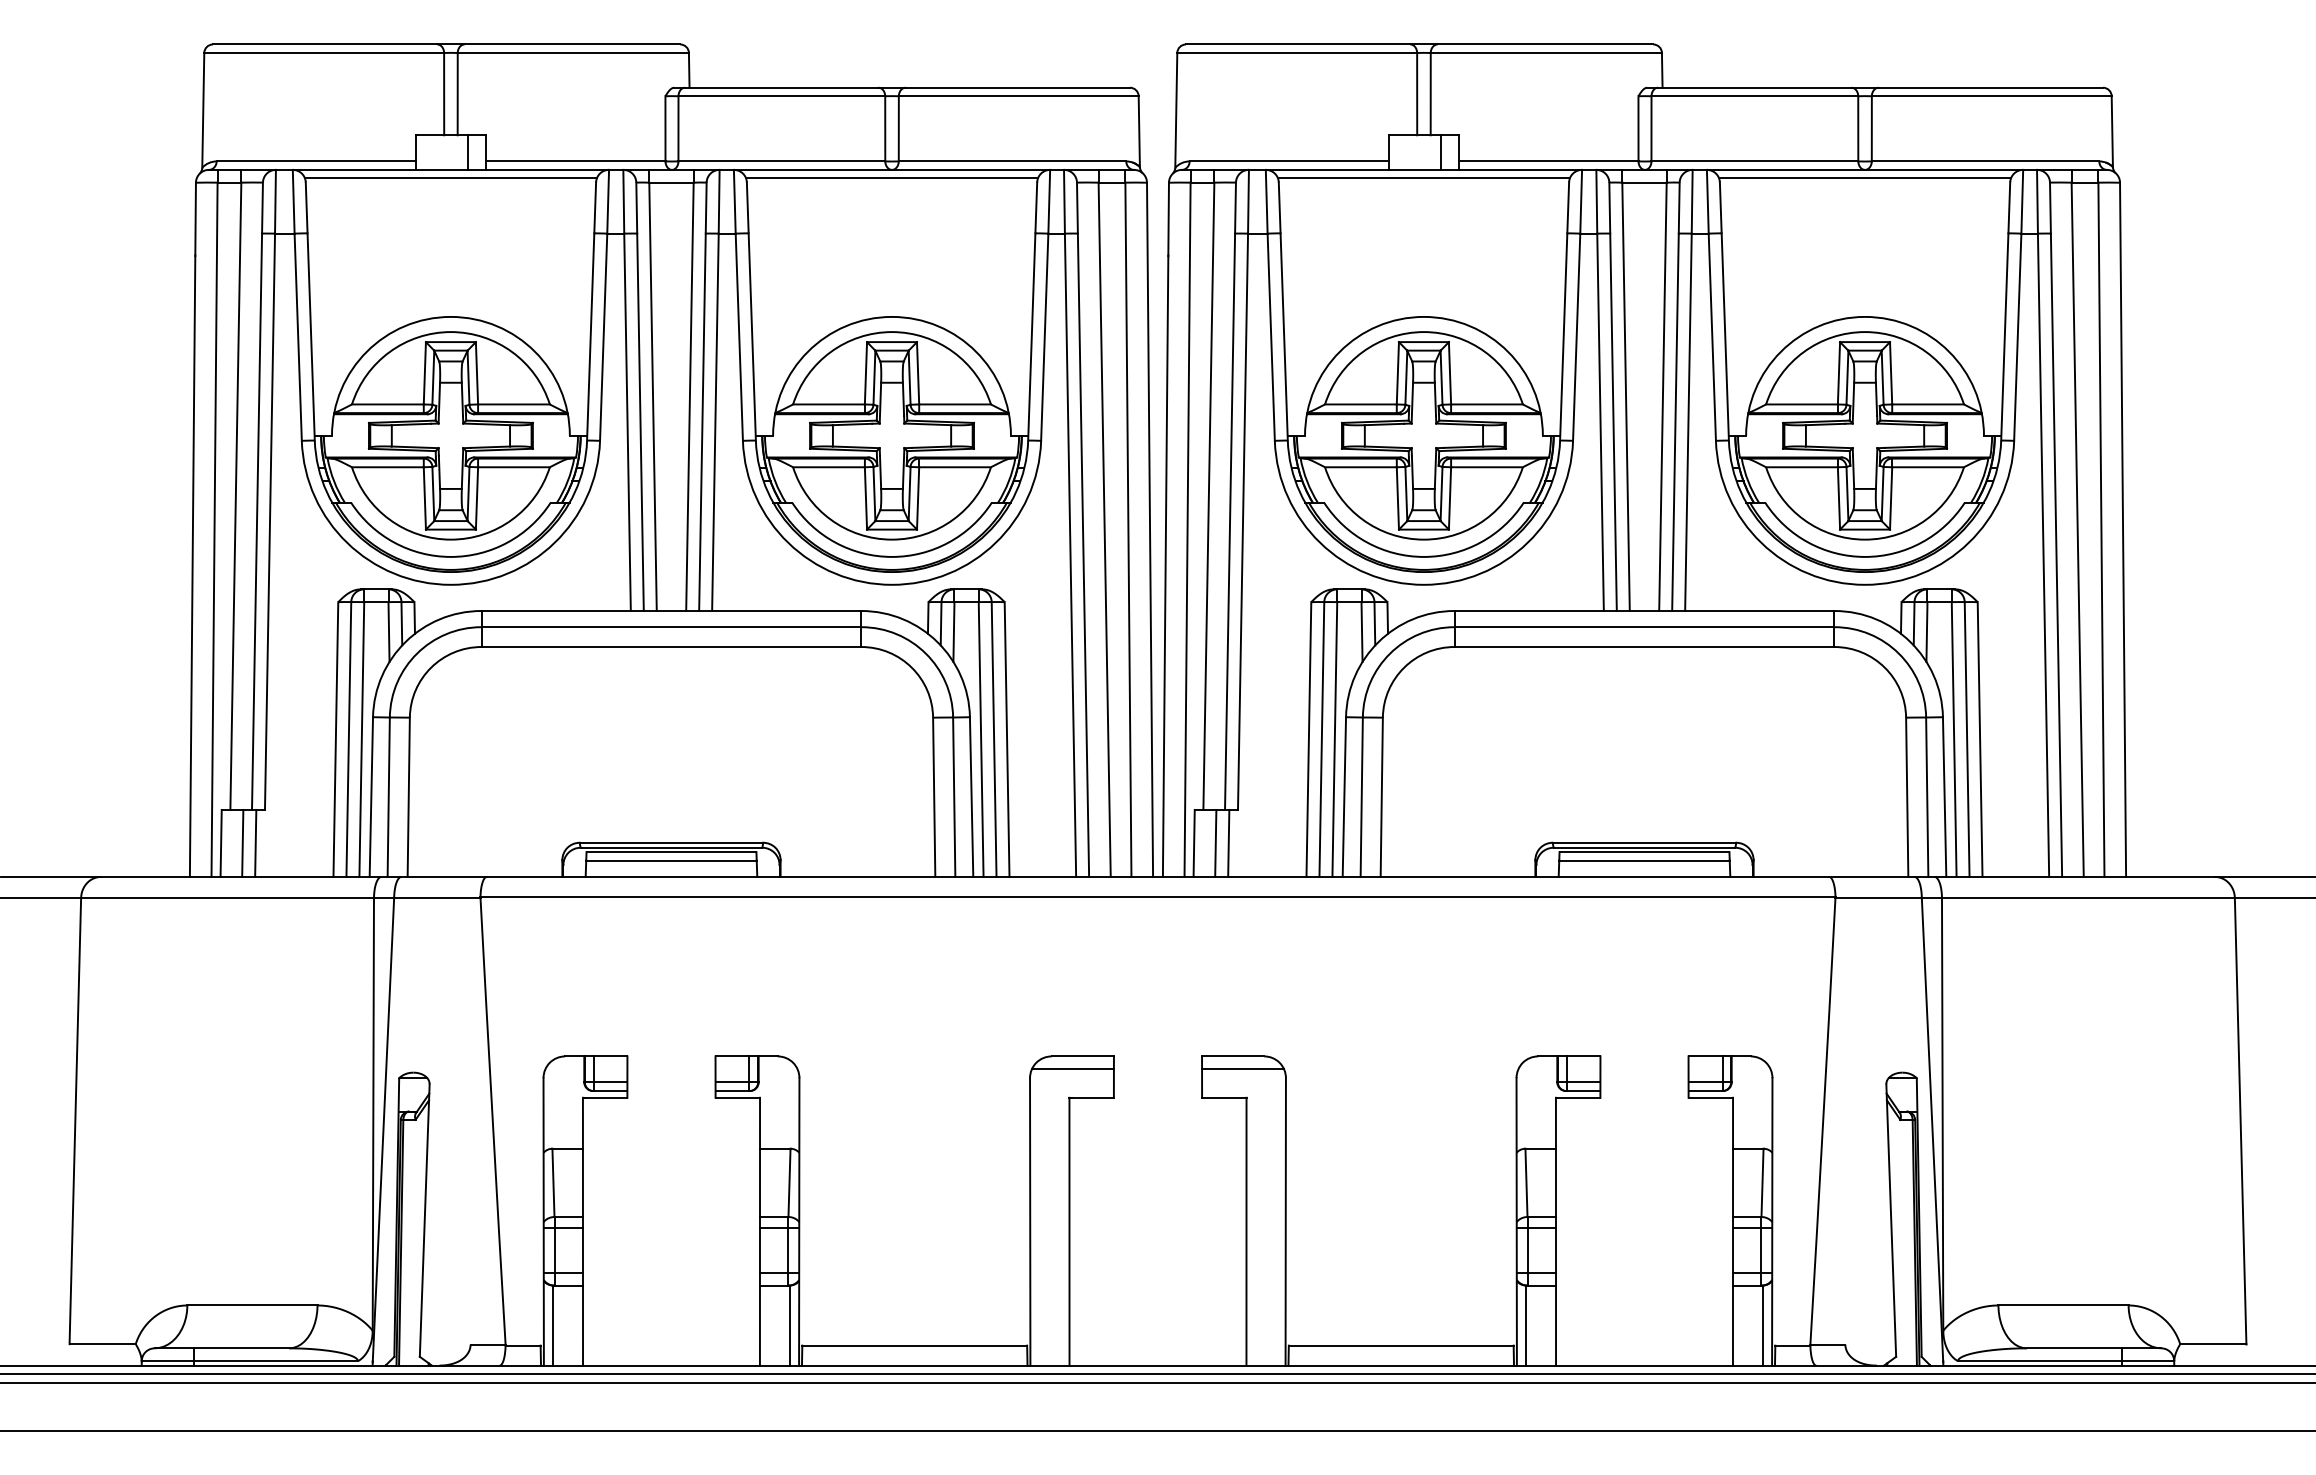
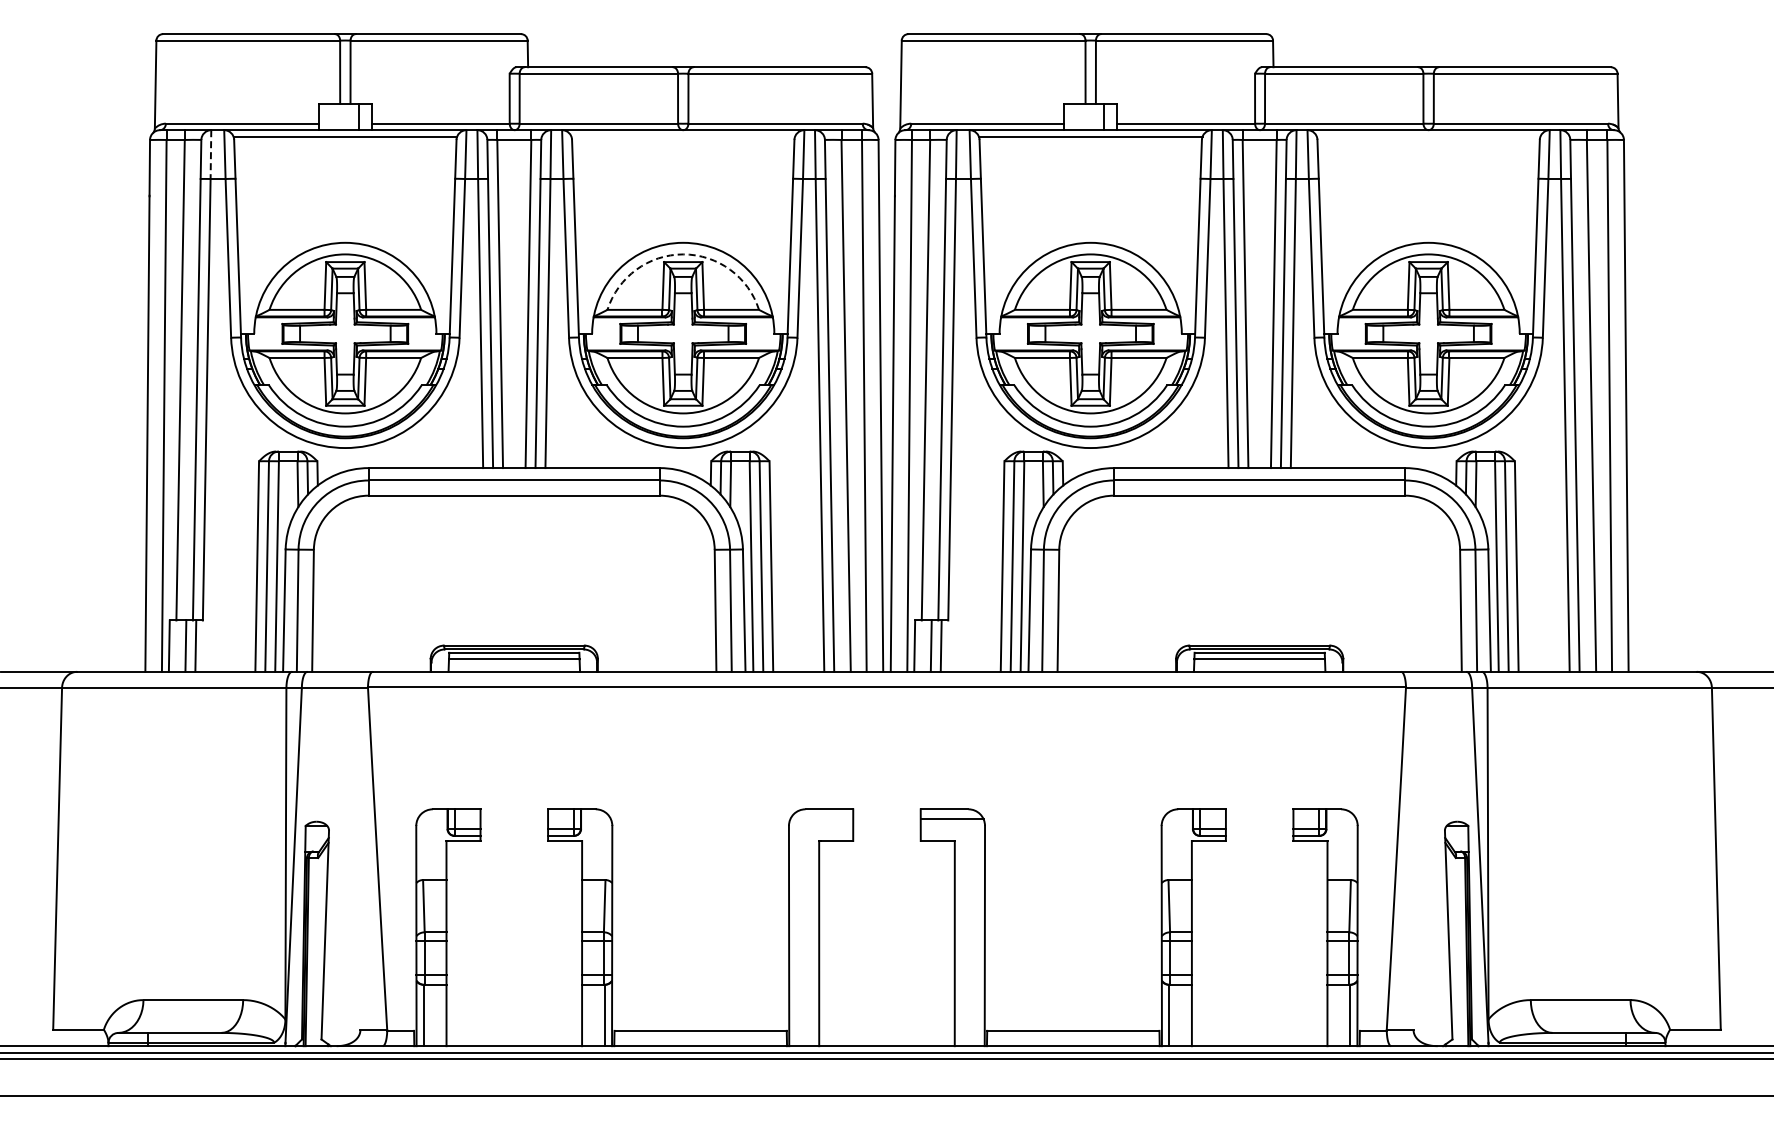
line: (892, 178) -> (683, 136), removed
line: (1864, 178) -> (1428, 136), removed
line: (274, 202) -> (210, 155), solid -> dashed
arc: (892, 332) -> (683, 254), solid -> dashed
line: (1072, 1069) -> (821, 819), removed

